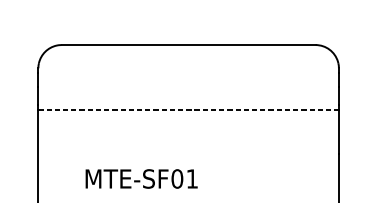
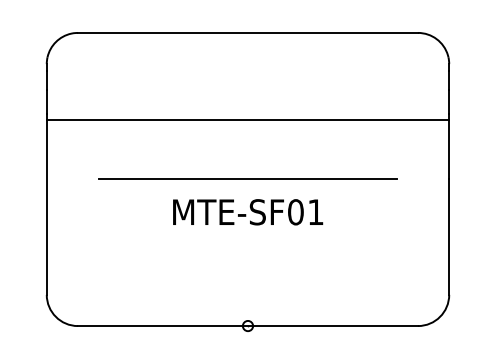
line: (189, 110) -> (248, 120), dashed -> solid
line: (188, 154) -> (247, 179), added
text: (141, 179) -> (248, 212), moved

